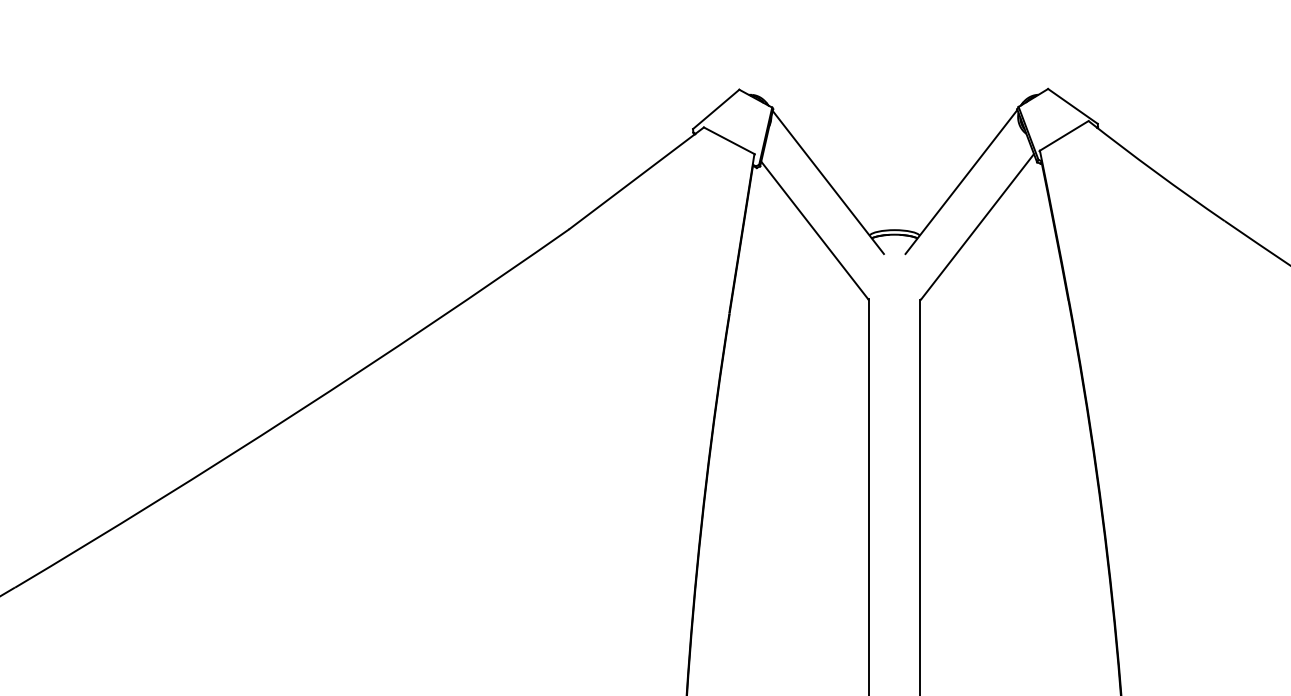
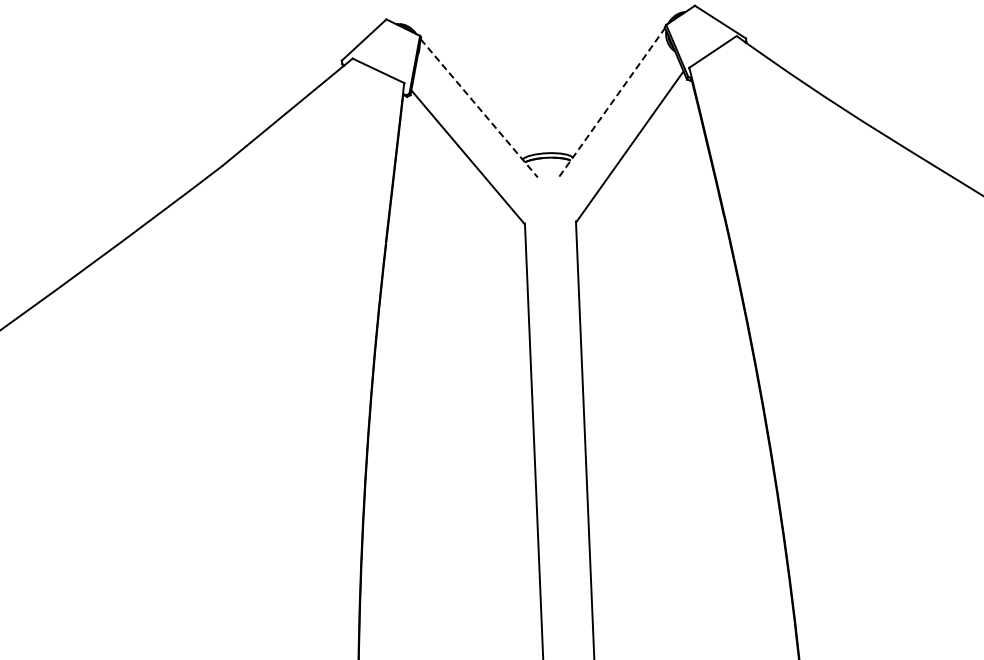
line: (961, 181) -> (612, 101), solid -> dashed
line: (828, 182) -> (479, 108), solid -> dashed

